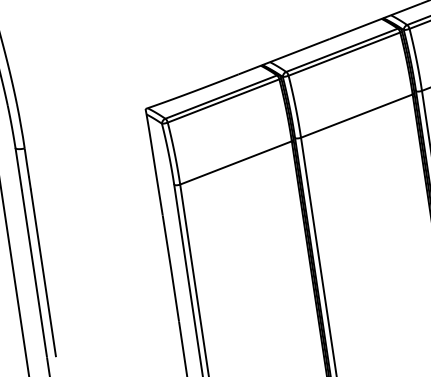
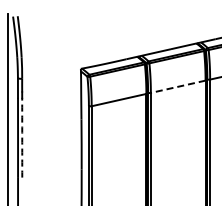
line: (355, 115) -> (177, 86), solid -> dashed
arc: (43, 272) -> (22, 137), solid -> dashed

